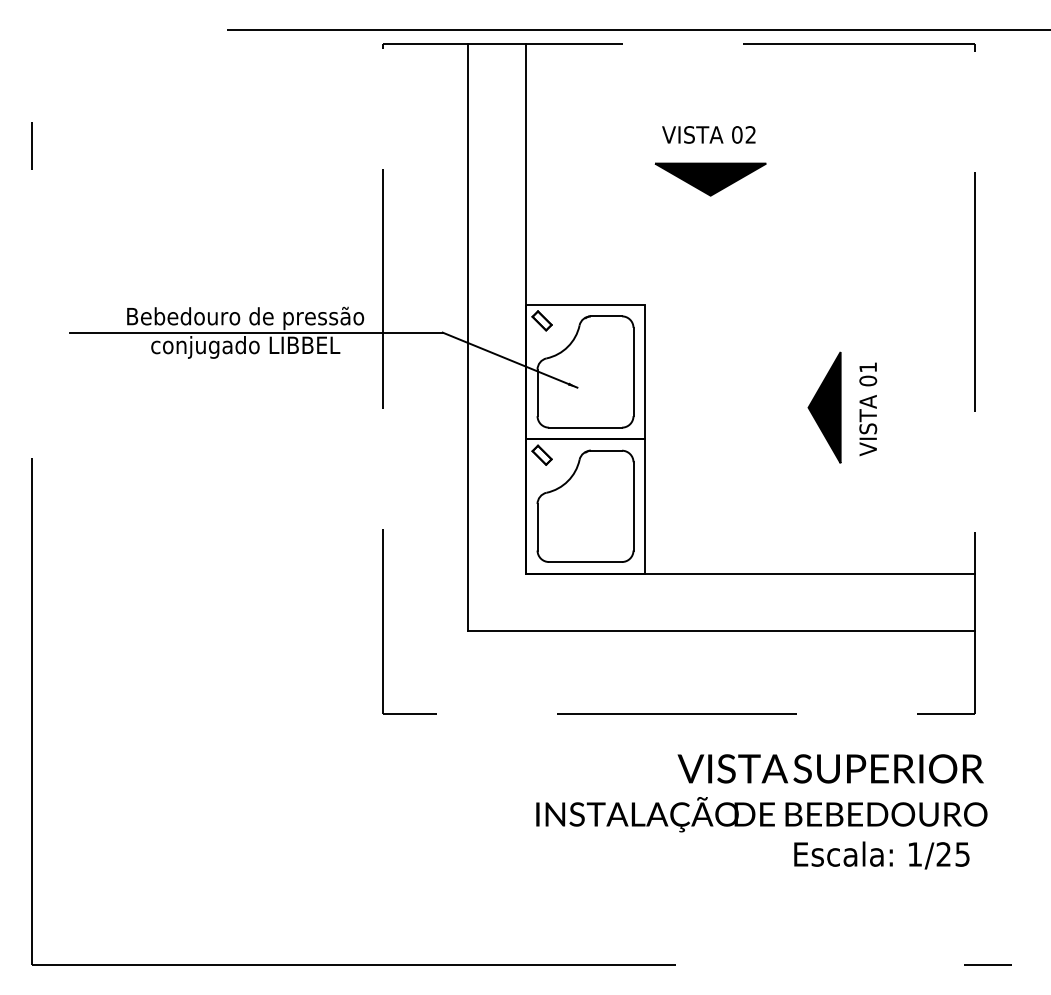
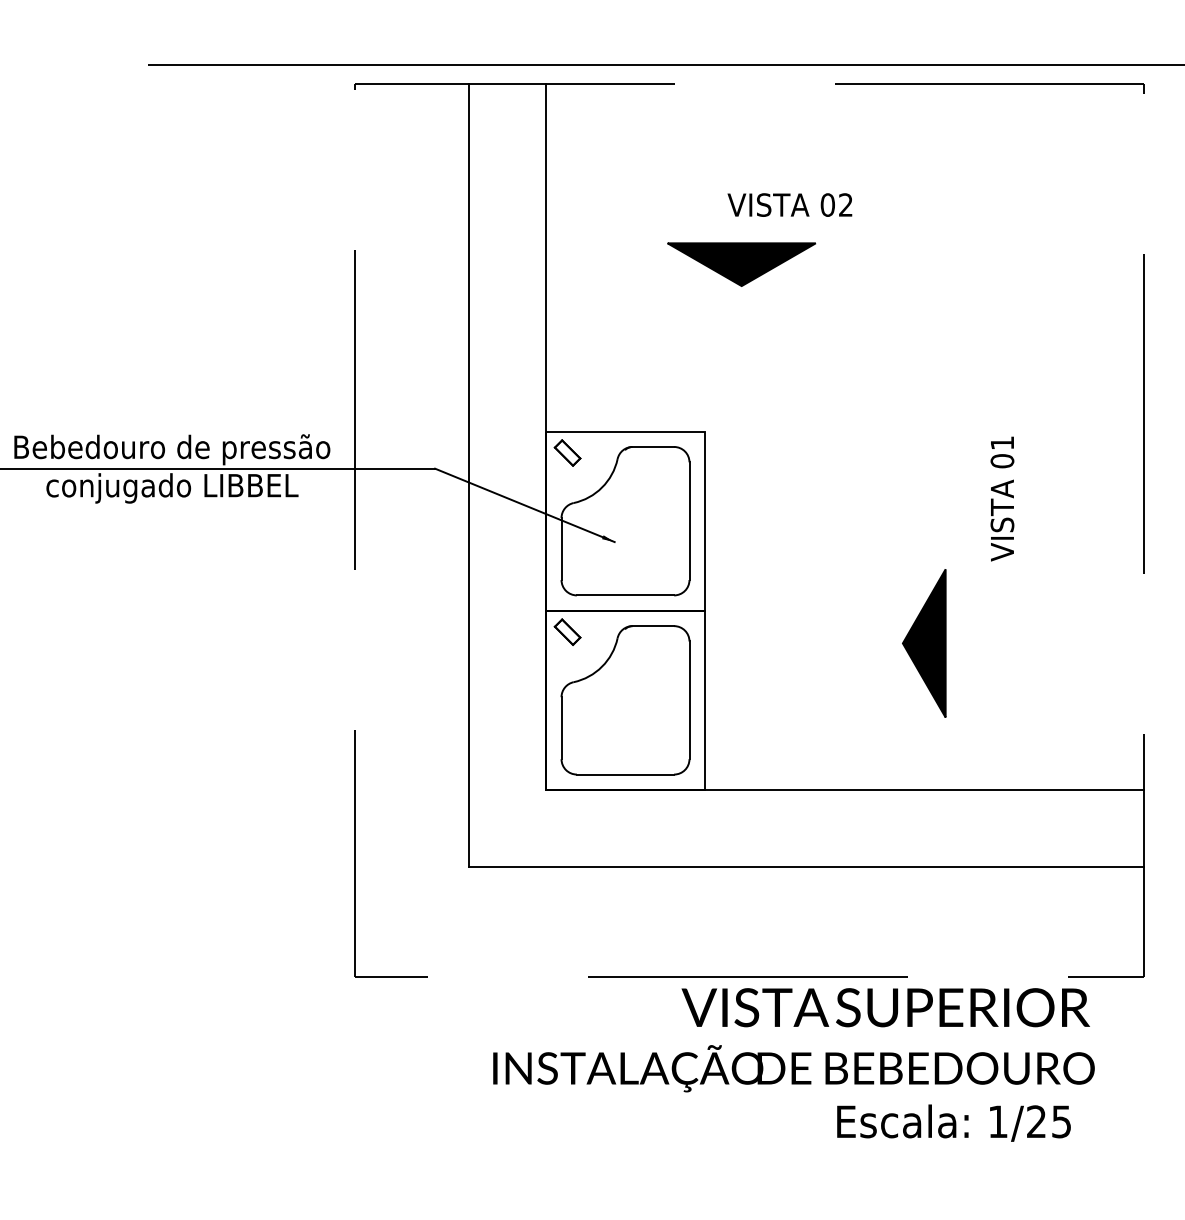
part: (710, 179) -> (741, 264), moved
part: (824, 407) -> (924, 643), moved
text: (868, 409) -> (1002, 499), moved
text: (761, 811) -> (793, 1064), moved

